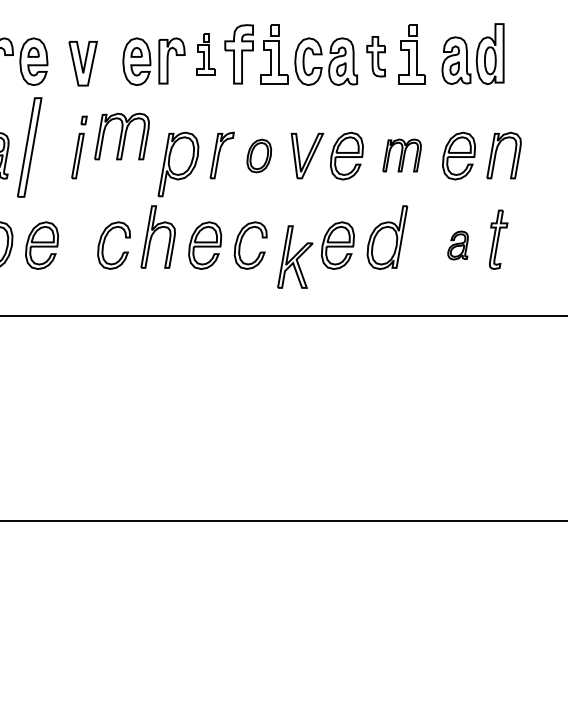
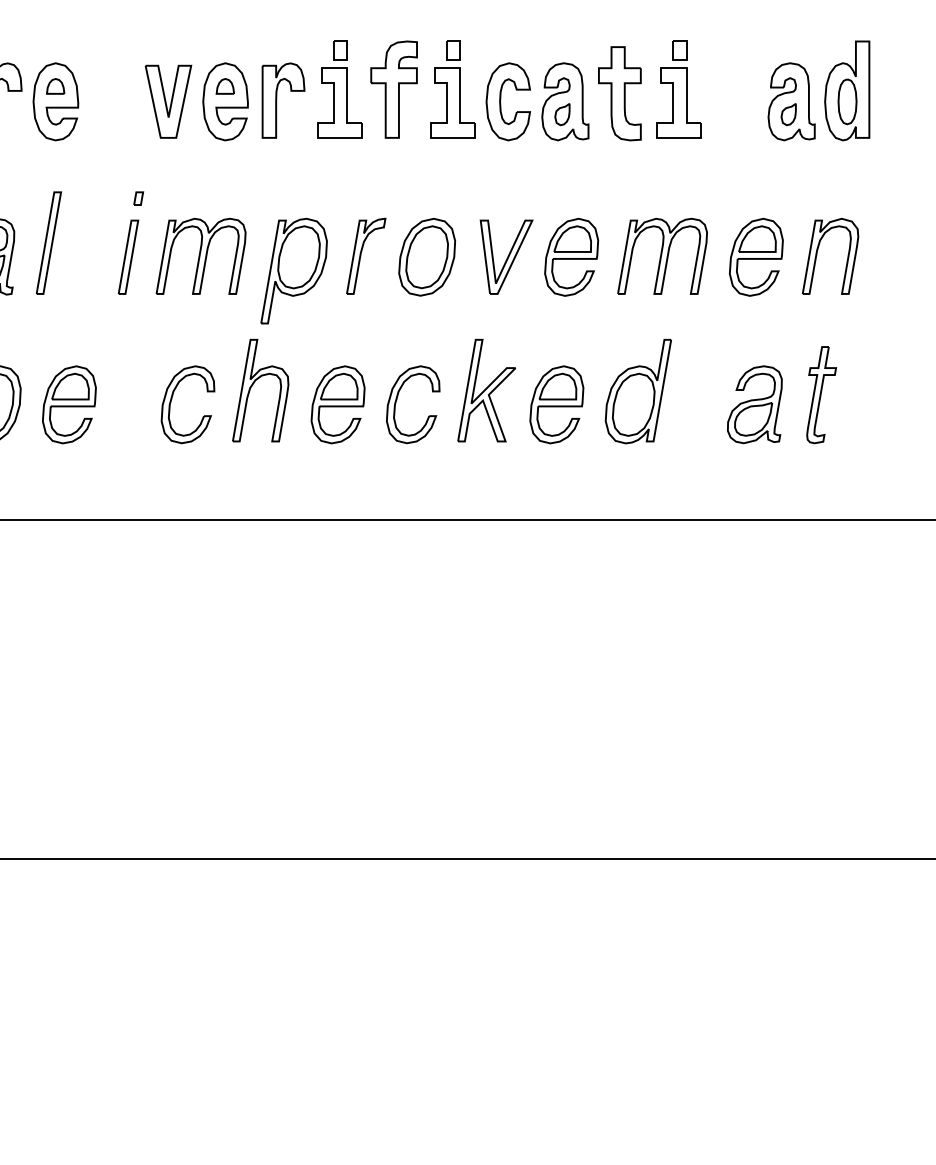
part: (472, 53) -> (818, 89), moved
part: (205, 54) -> (338, 89), size x1.43
part: (375, 56) -> (618, 93), size x1.43
part: (82, 63) -> (167, 101), moved
part: (121, 136) -> (200, 256), moved
part: (29, 147) -> (48, 243), size x0.62
part: (259, 155) -> (427, 256), size x1.43
part: (401, 155) -> (661, 256), size x1.43
part: (457, 245) -> (753, 404), size x1.67
part: (295, 256) -> (486, 389), moved

